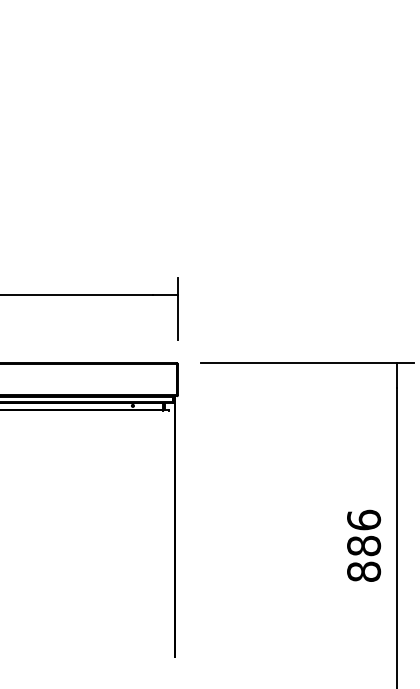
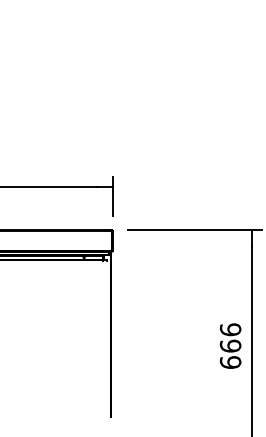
text: (363, 557) -> (230, 353), 886 -> 666

